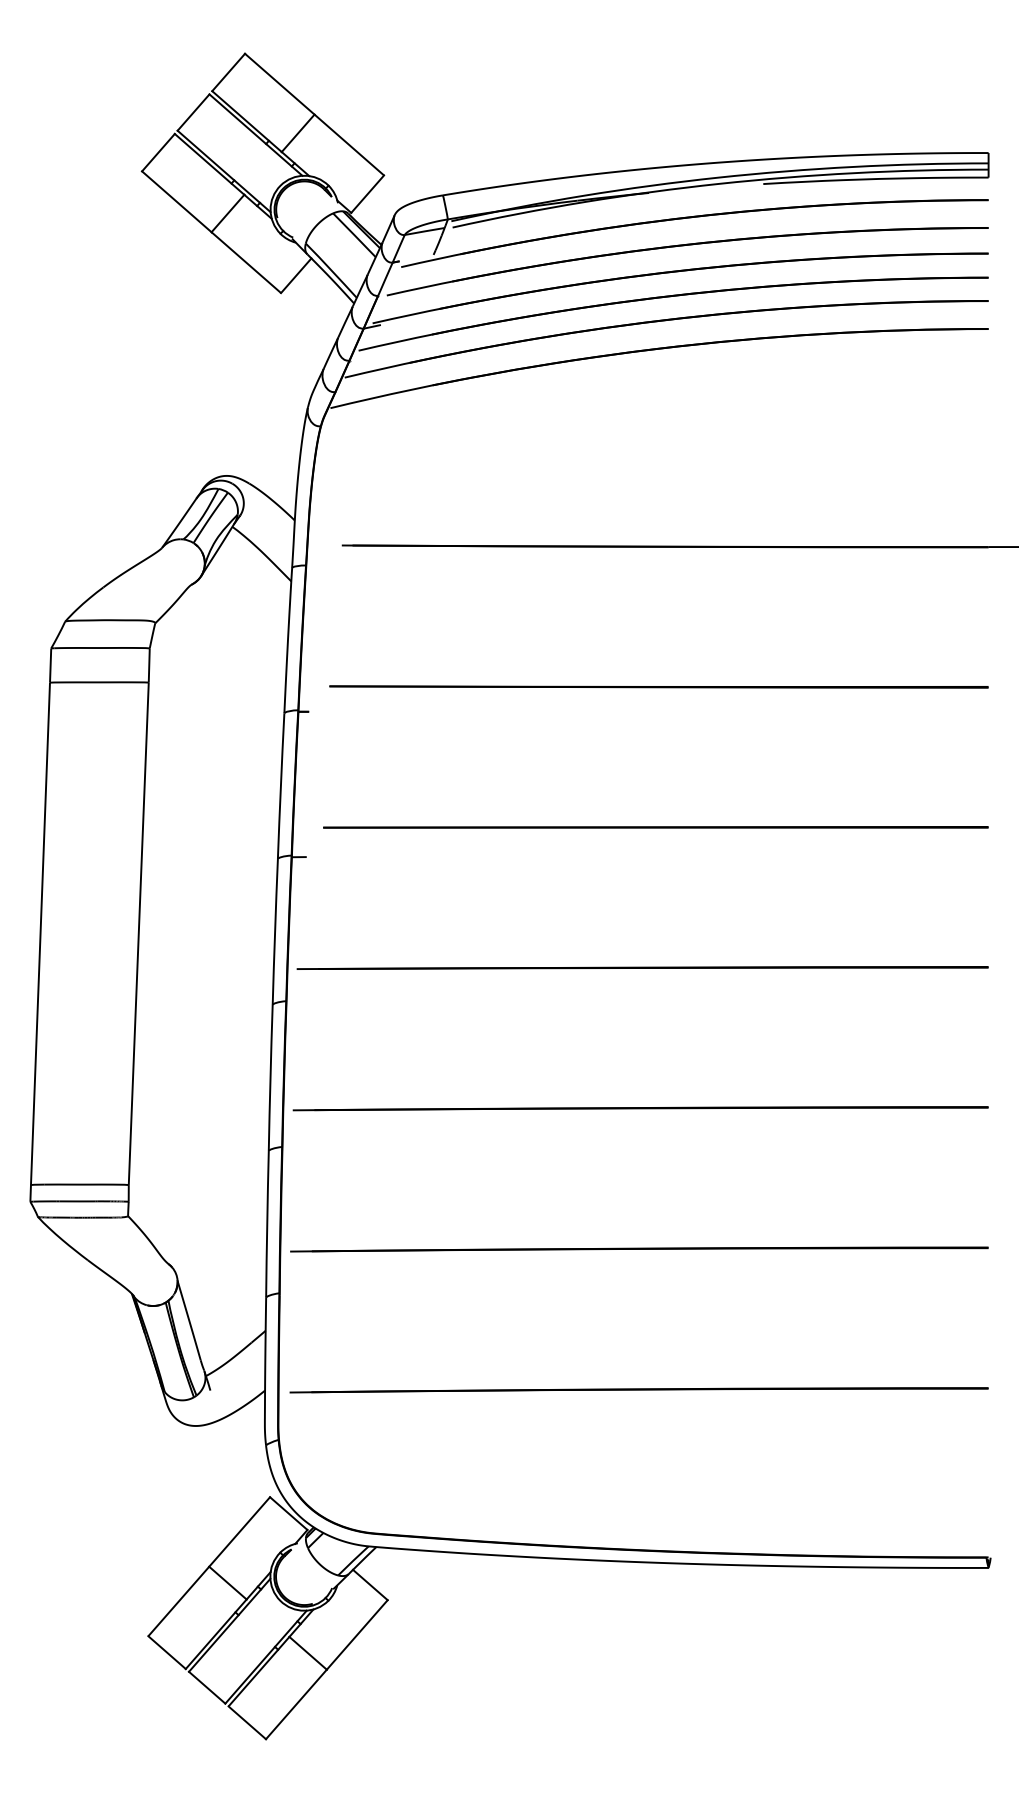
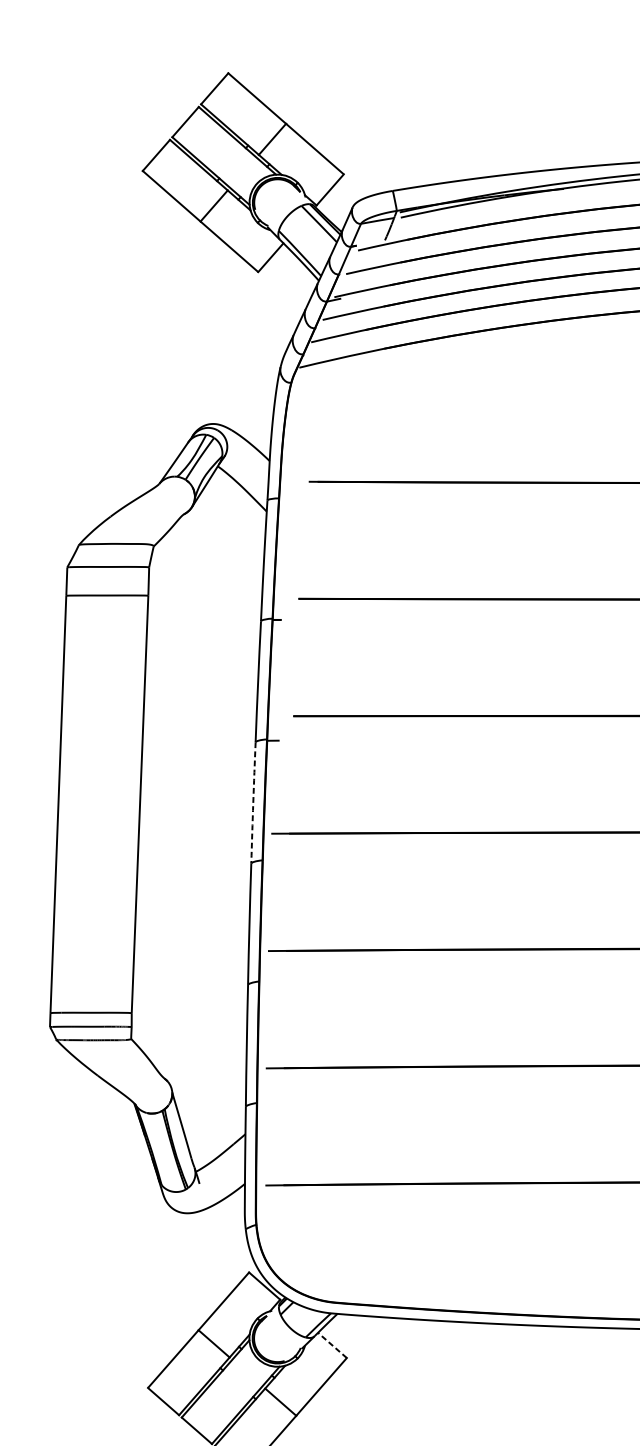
arc: (275, 931) -> (253, 802), solid -> dashed
line: (369, 1584) -> (331, 1345), solid -> dashed

